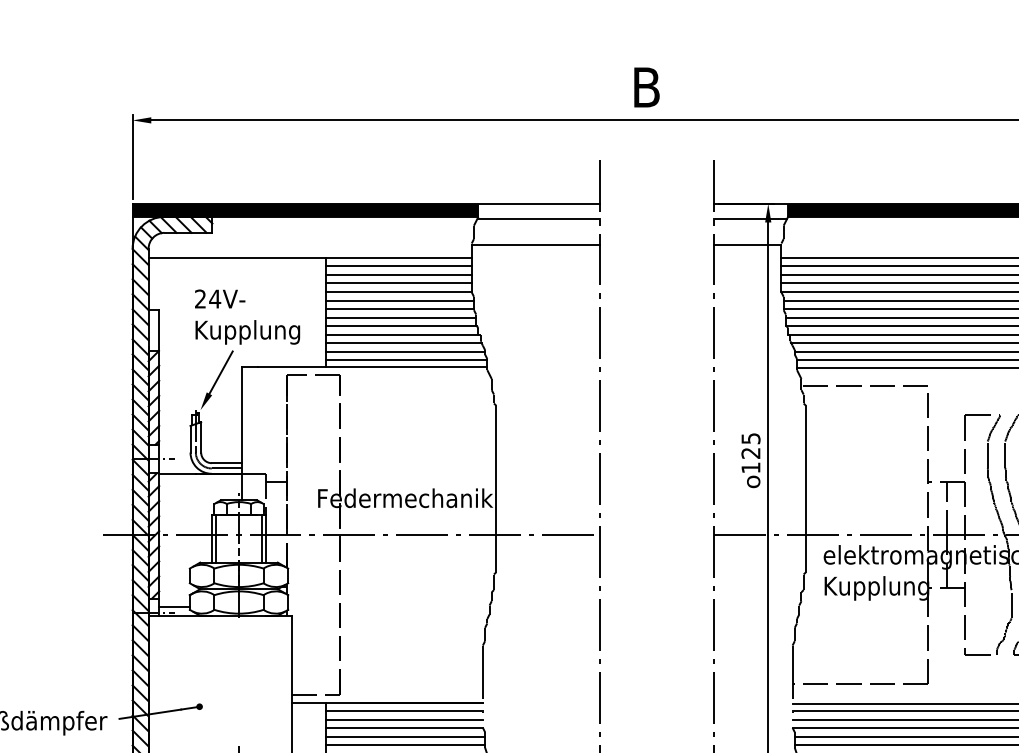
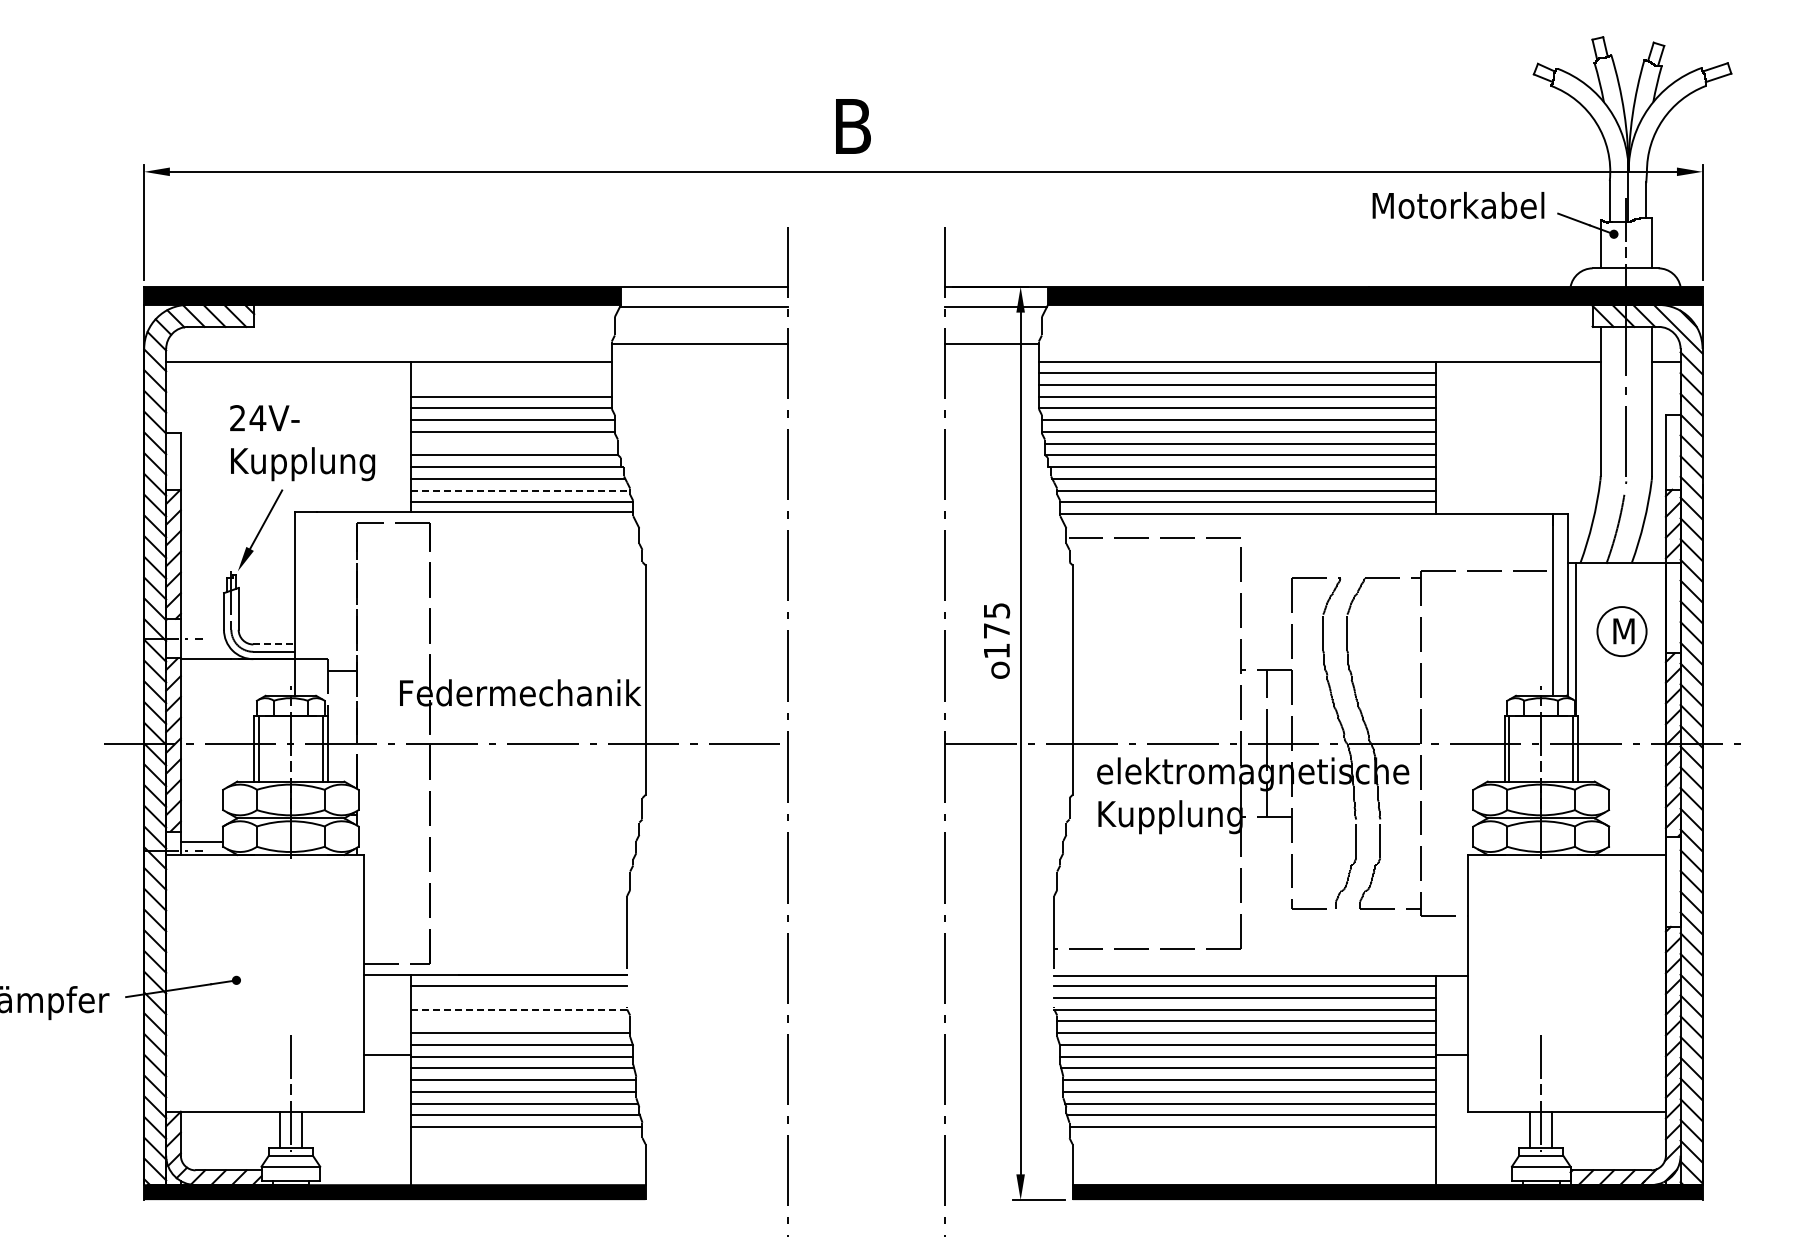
line: (399, 266) -> (511, 373), removed
line: (399, 275) -> (511, 385), removed
line: (401, 317) -> (514, 443), removed
line: (405, 351) -> (520, 490), solid -> dashed
text: (750, 453) -> (996, 630), 125 -> 175
line: (226, 463) -> (273, 644), solid -> dashed
line: (404, 719) -> (519, 998), removed
line: (404, 727) -> (519, 1009), solid -> dashed
line: (405, 736) -> (520, 1021), removed

